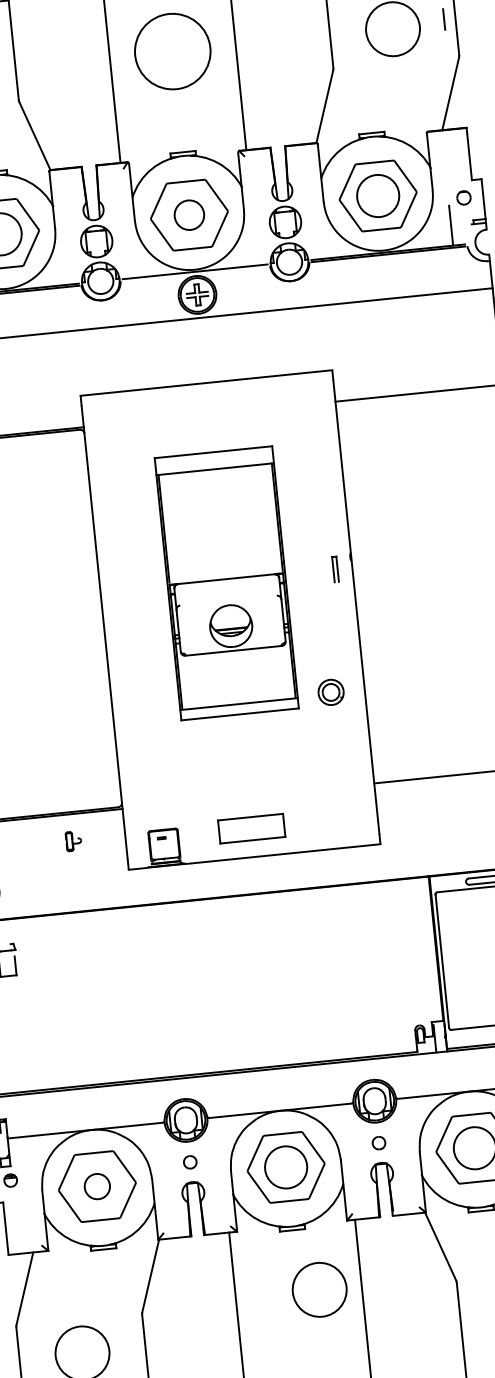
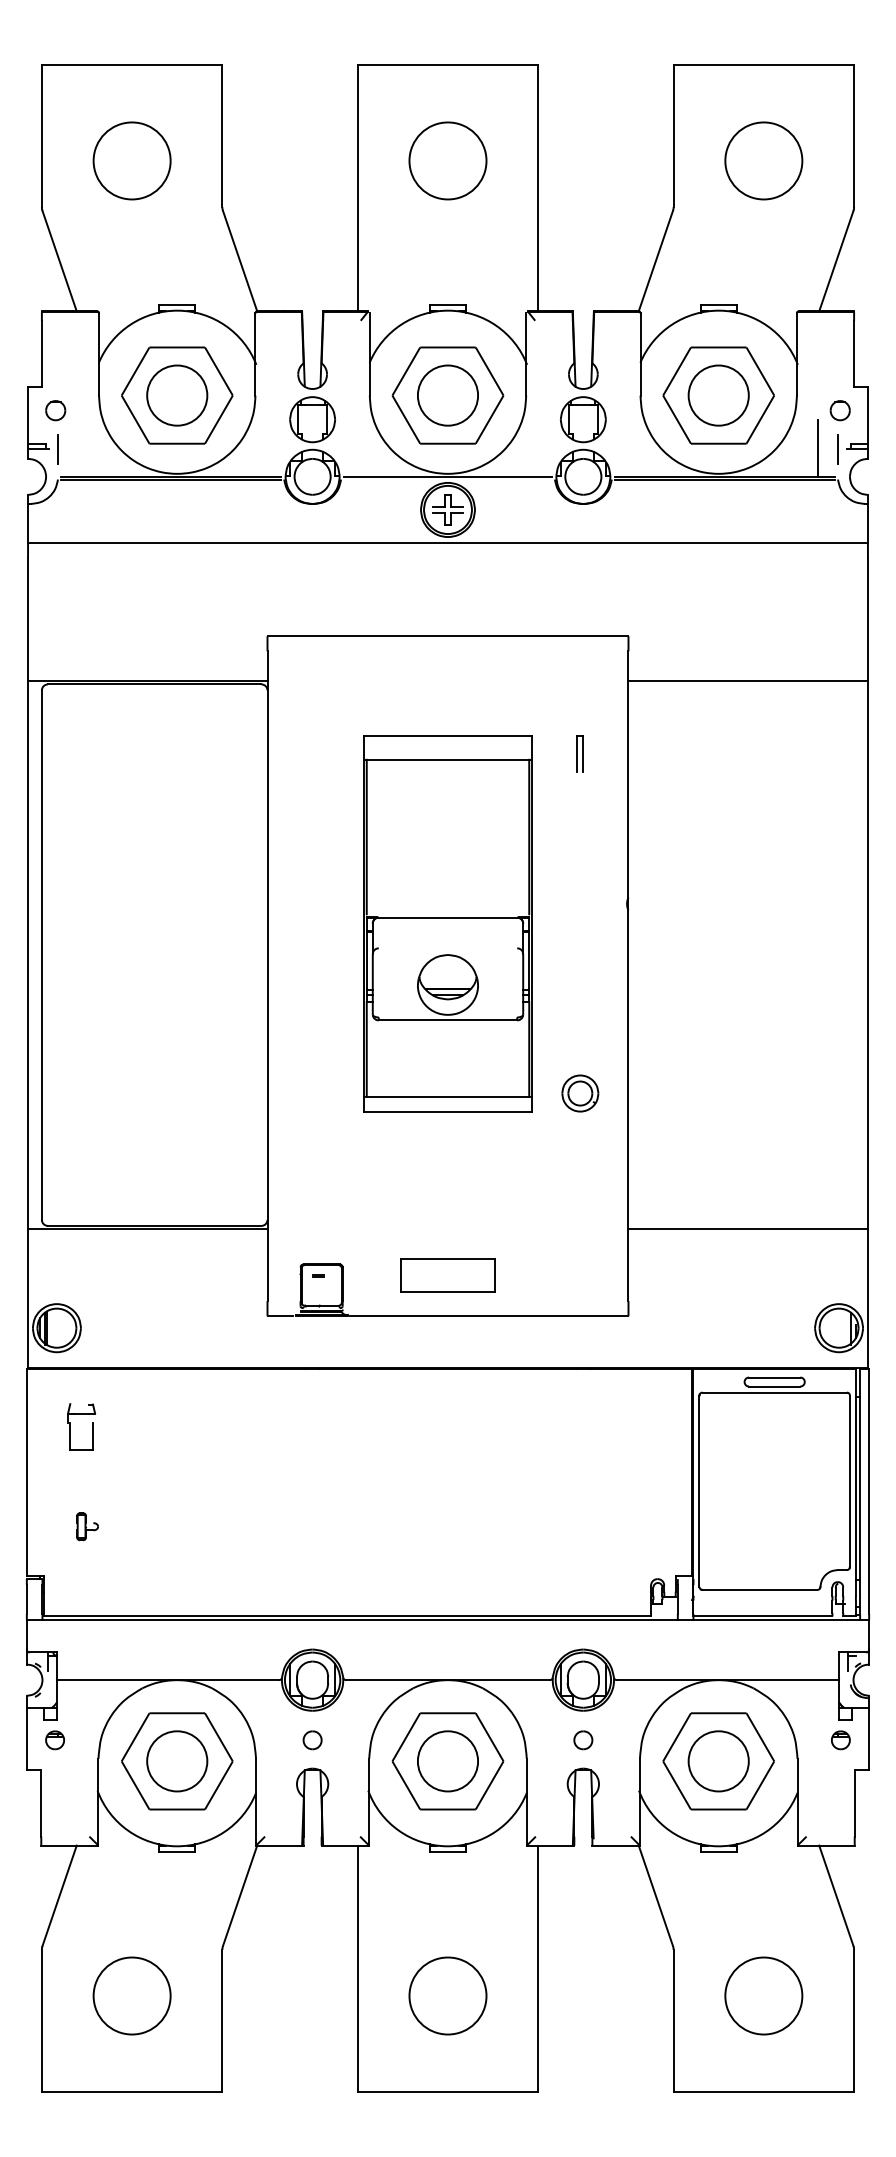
line: (443, 19) -> (837, 449), moved
circle: (172, 51) -> (447, 160), size x0.71
circle: (189, 215) -> (447, 395), size x1.43
part: (334, 569) -> (579, 753), moved
part: (73, 841) -> (87, 1526), moved
circle: (97, 1186) -> (177, 1761), size x1.67
circle: (319, 1289) -> (447, 1995), moved

